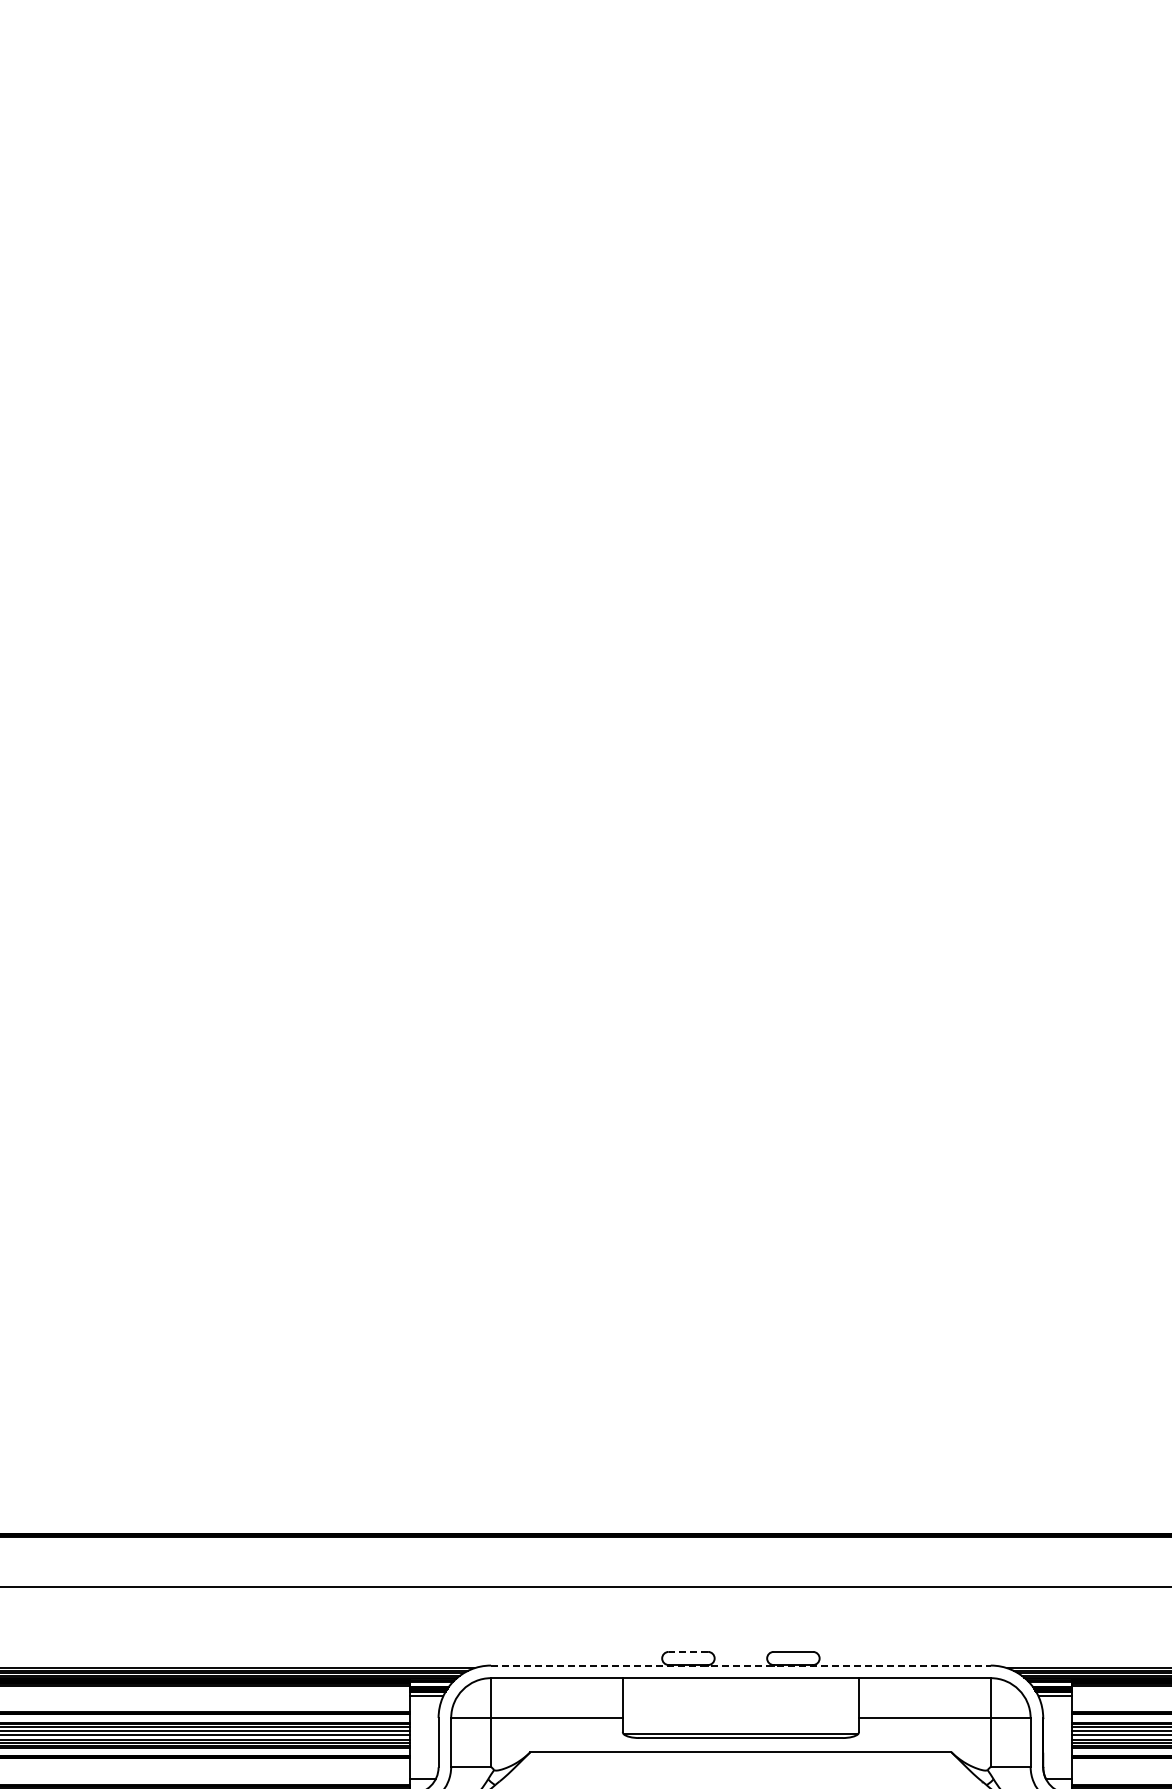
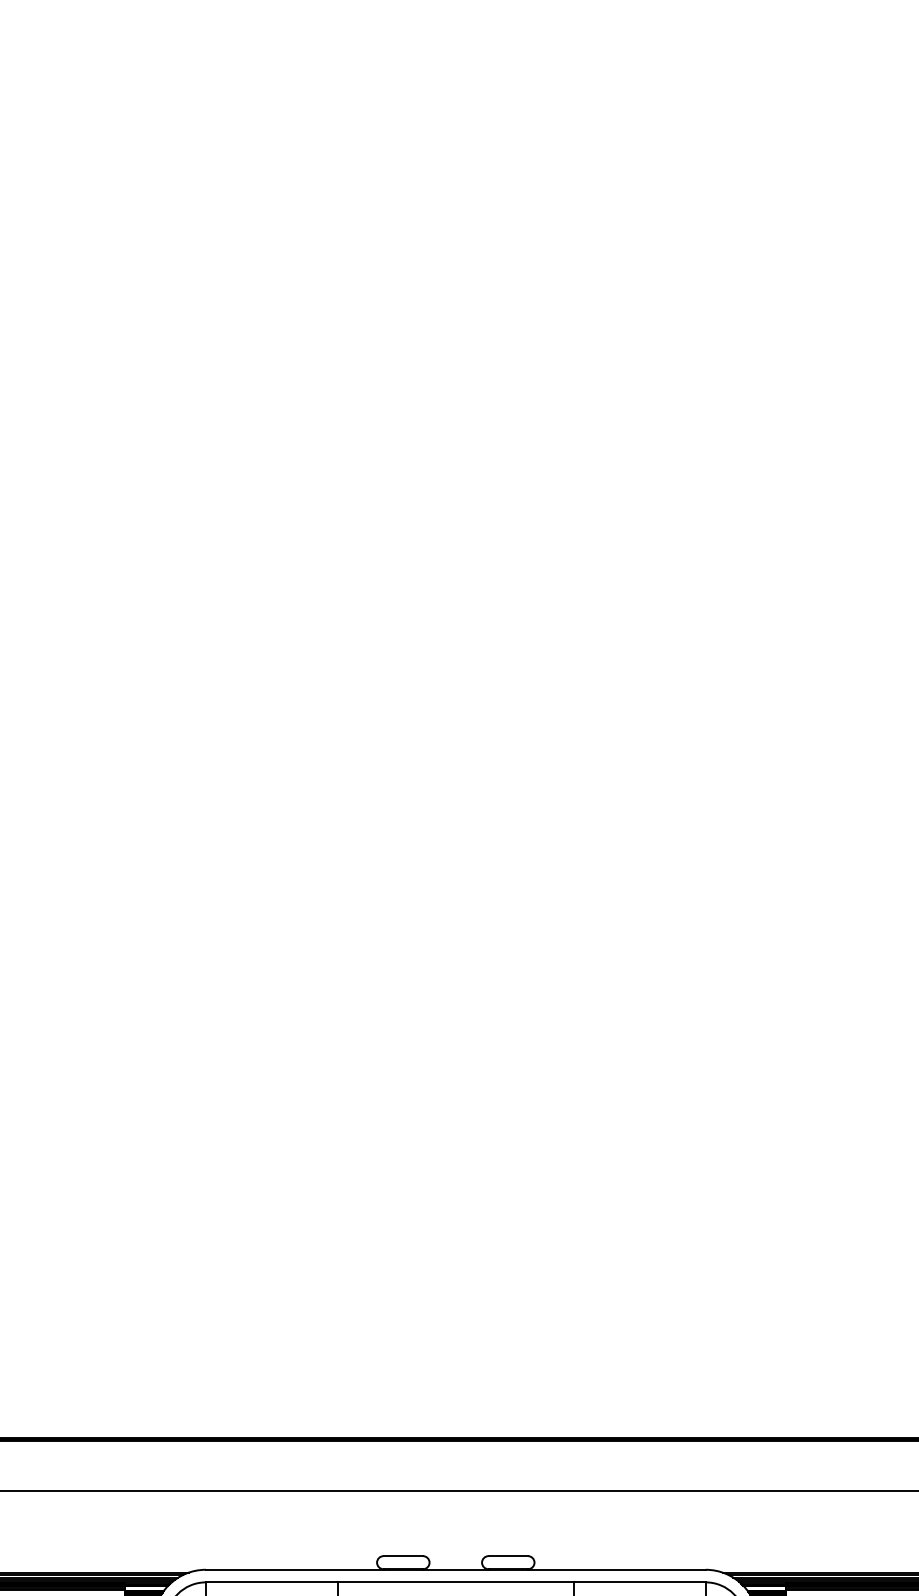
line: (688, 1651) -> (403, 1555), dashed -> solid
line: (740, 1665) -> (455, 1569), dashed -> solid

